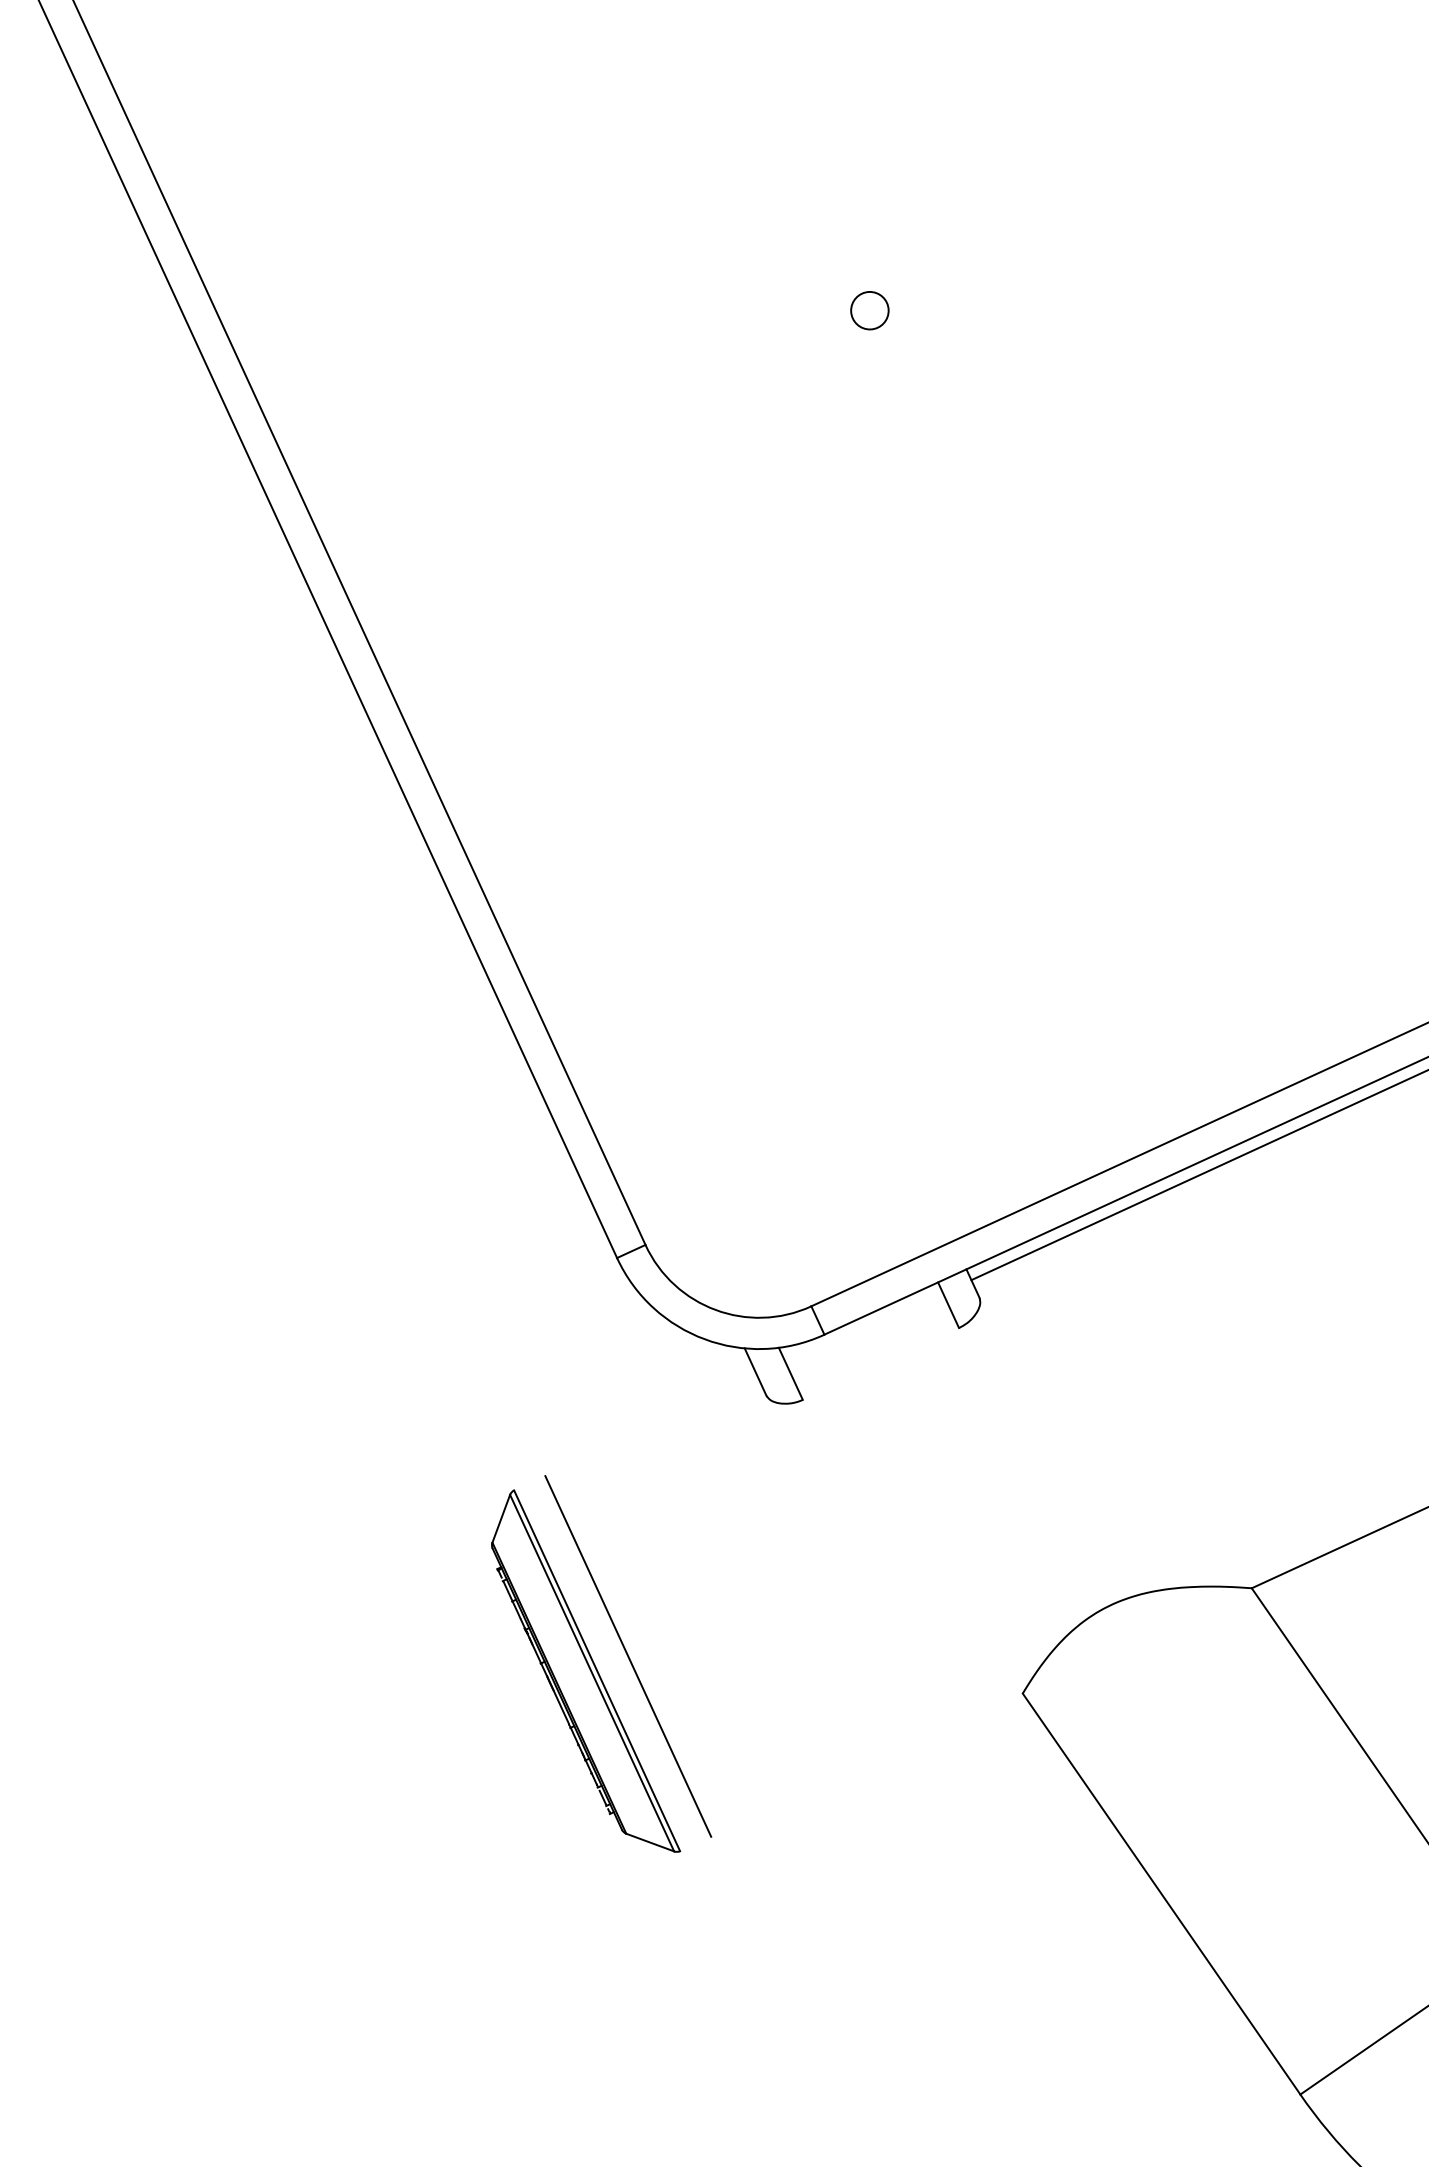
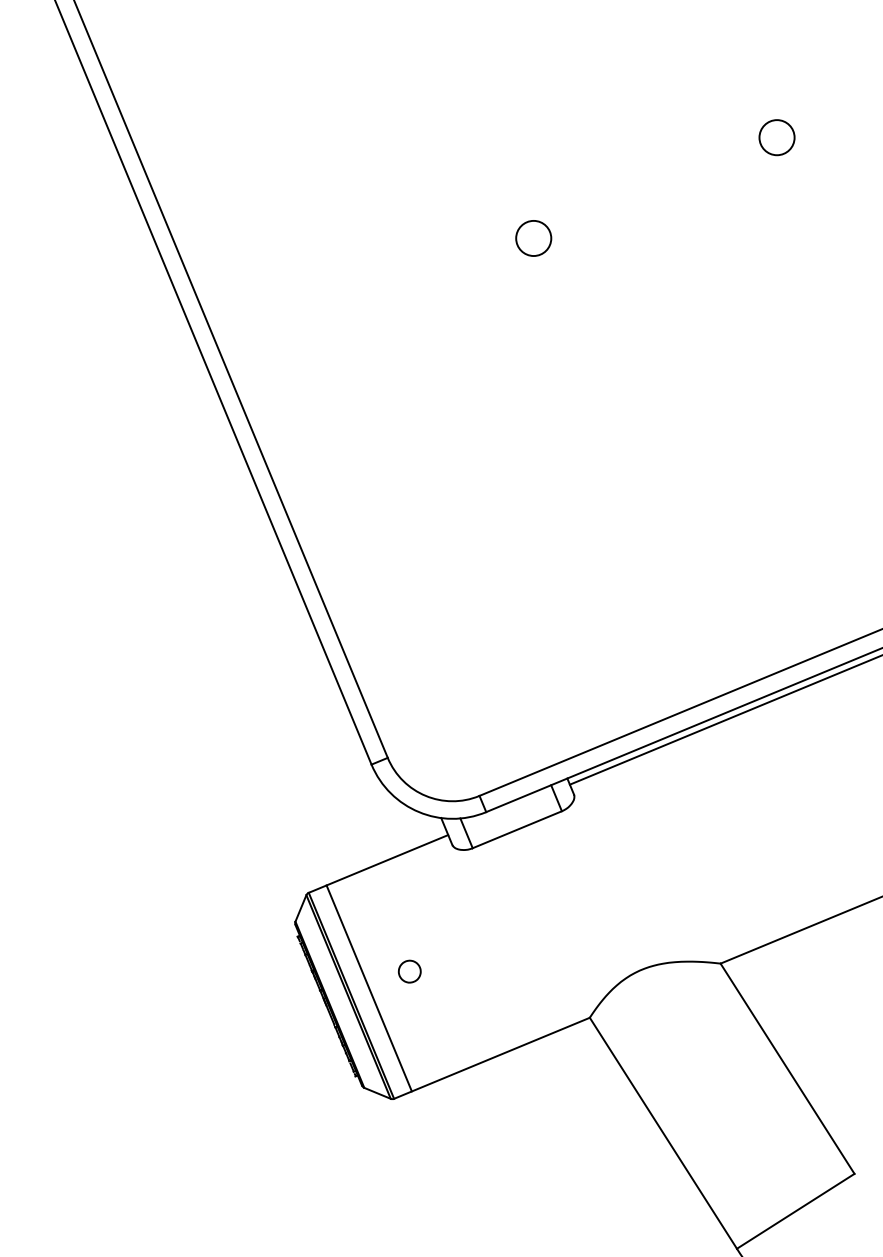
circle: (1294, 114) -> (776, 137), added
circle: (869, 310) -> (533, 238), size x1.67
line: (879, 1363) -> (516, 829), added
line: (636, 1433) -> (378, 863), added
part: (698, 1623) -> (409, 971), added
line: (850, 1770) -> (491, 1057), added

